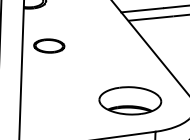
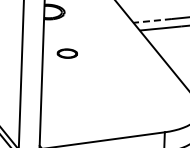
line: (142, 9) -> (152, 20), solid -> dashed
part: (49, 45) -> (67, 53), size x0.7
part: (130, 100) -> (141, 103), removed

